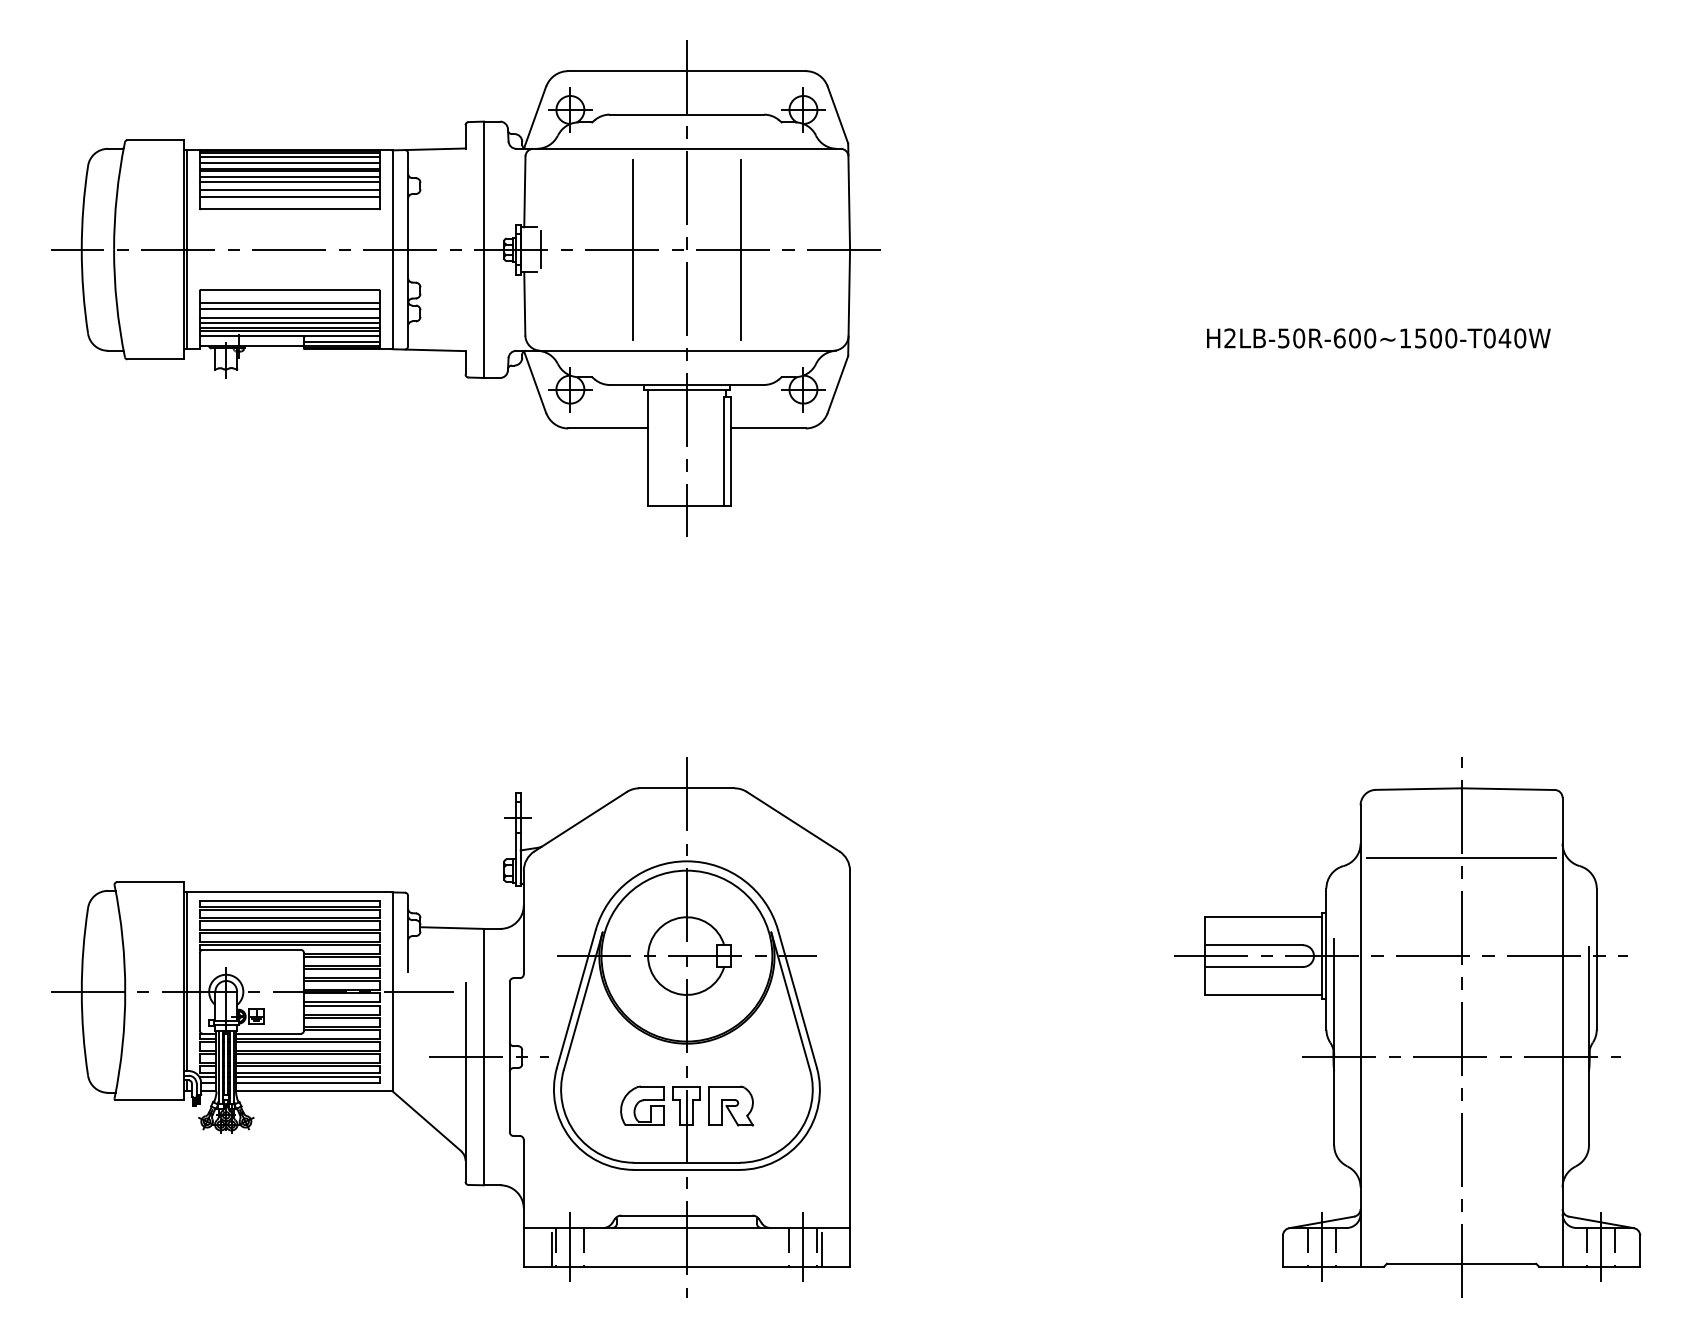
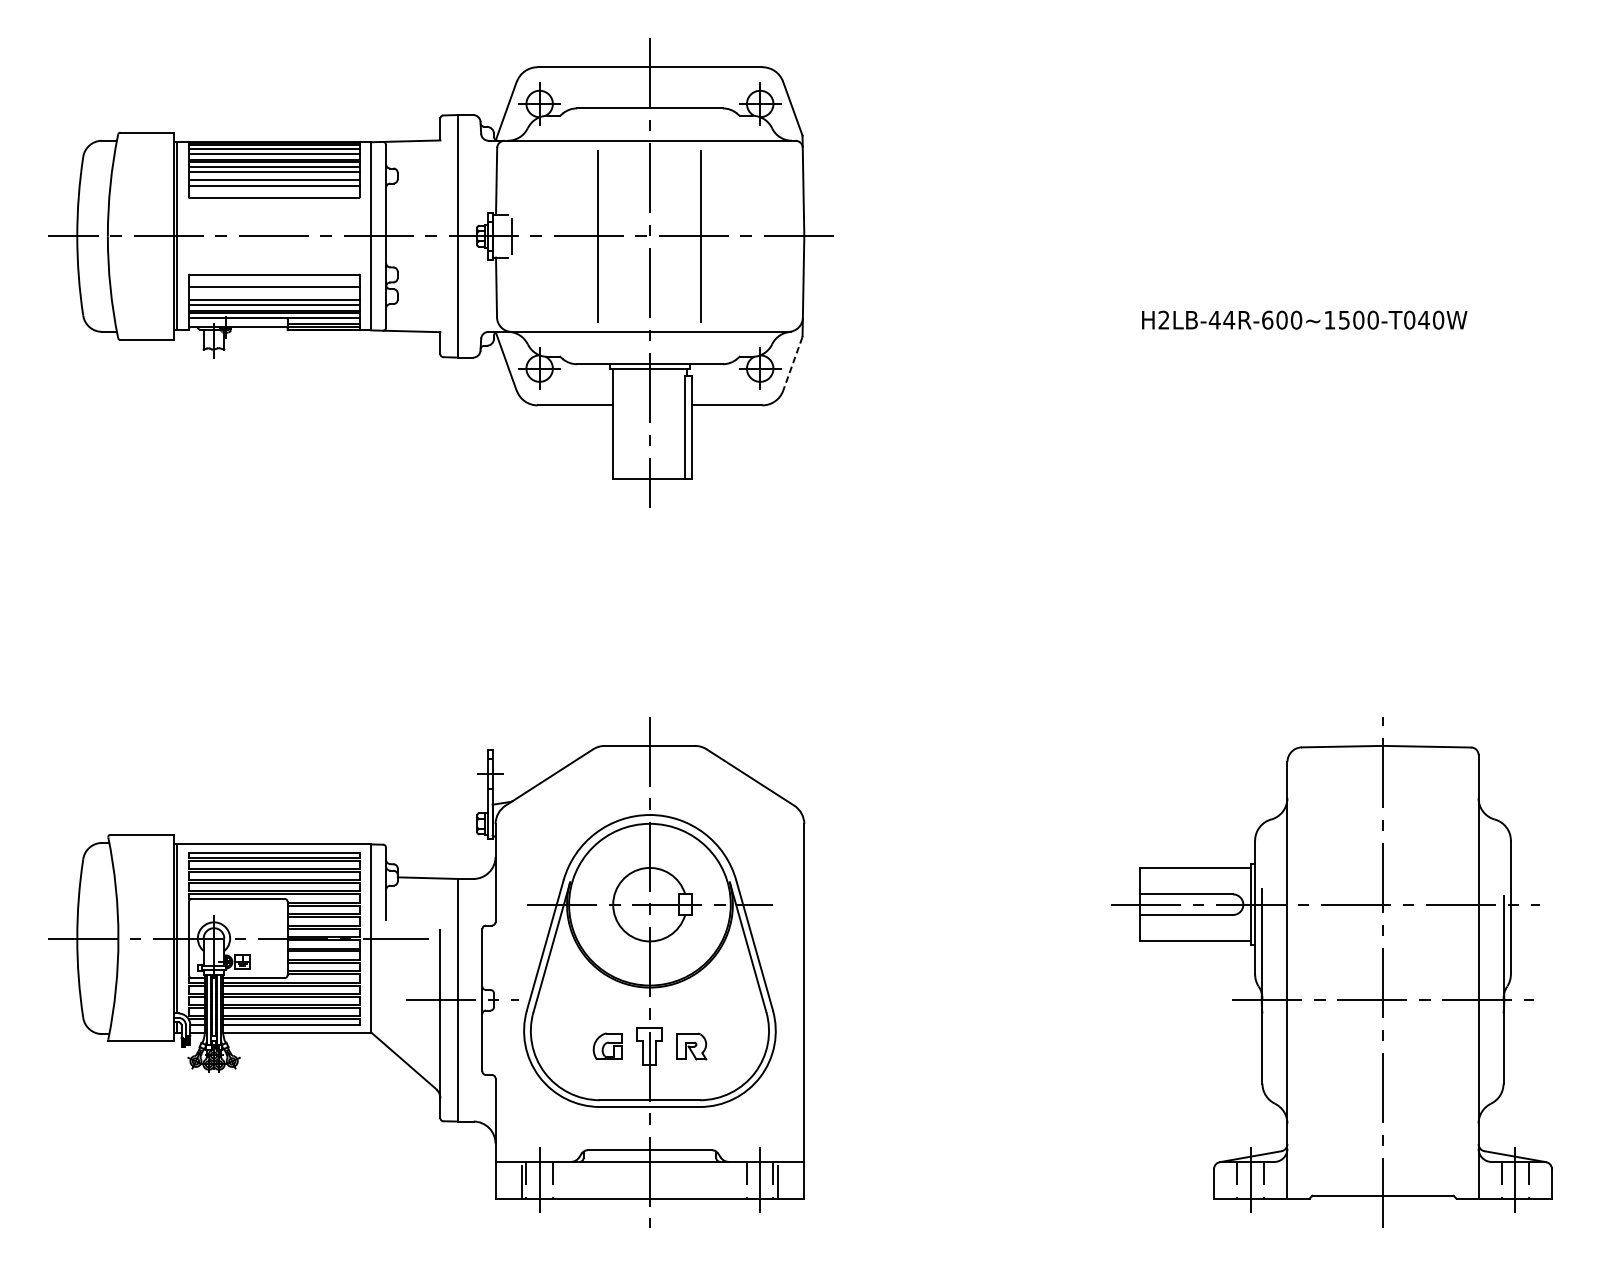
line: (288, 309) -> (272, 292), removed
text: (1291, 338) -> (1222, 320), H2LB-50R-600~1500-T040W -> H2LB-44R-600~1500-T040W
line: (837, 385) -> (792, 364), solid -> dashed
line: (1461, 858) -> (1382, 812), removed
part: (642, 1105) -> (607, 1046), size x0.7
part: (730, 1105) -> (691, 1046), size x0.7

